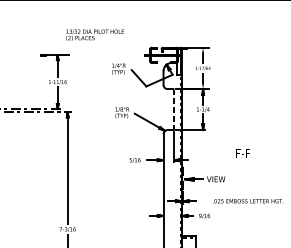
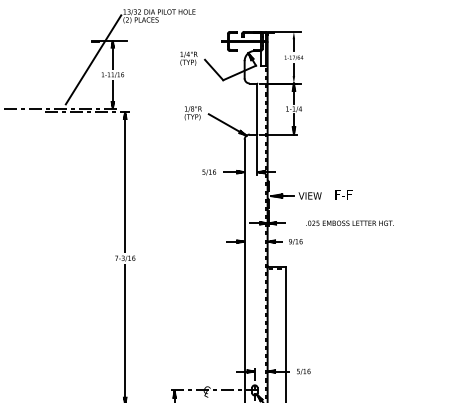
line: (42, 69) -> (93, 59), added
line: (173, 109) -> (257, 109), dashed -> solid
text: (242, 153) -> (343, 194), moved

